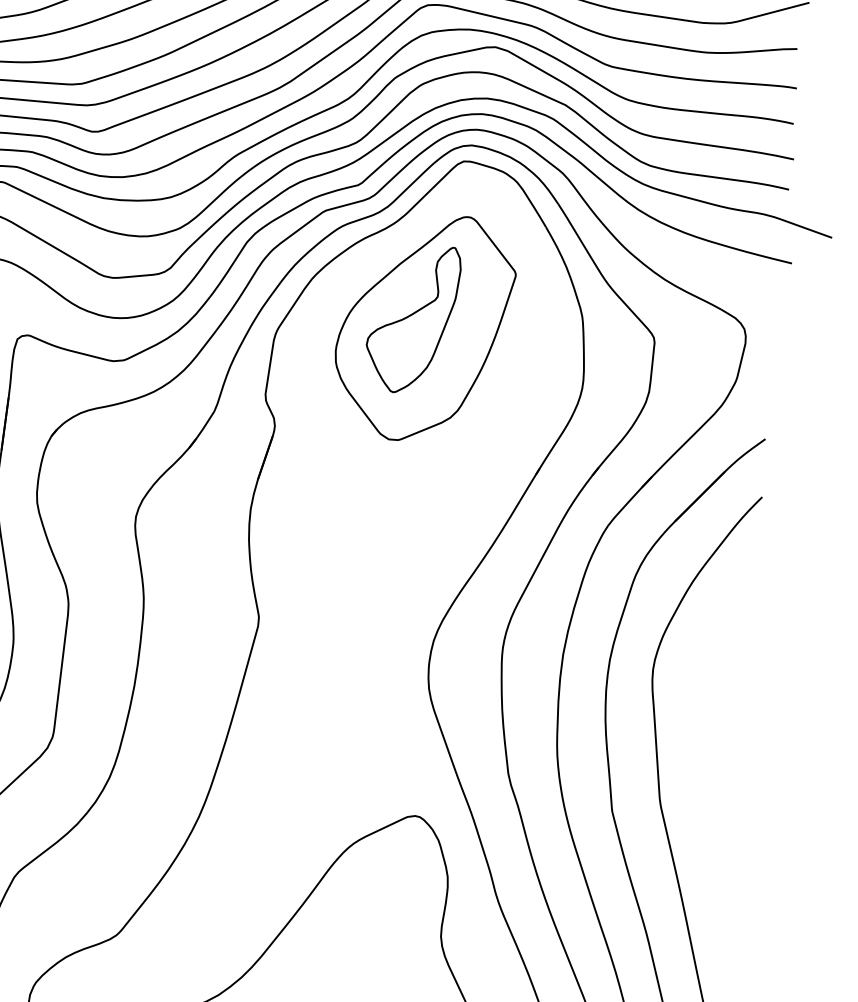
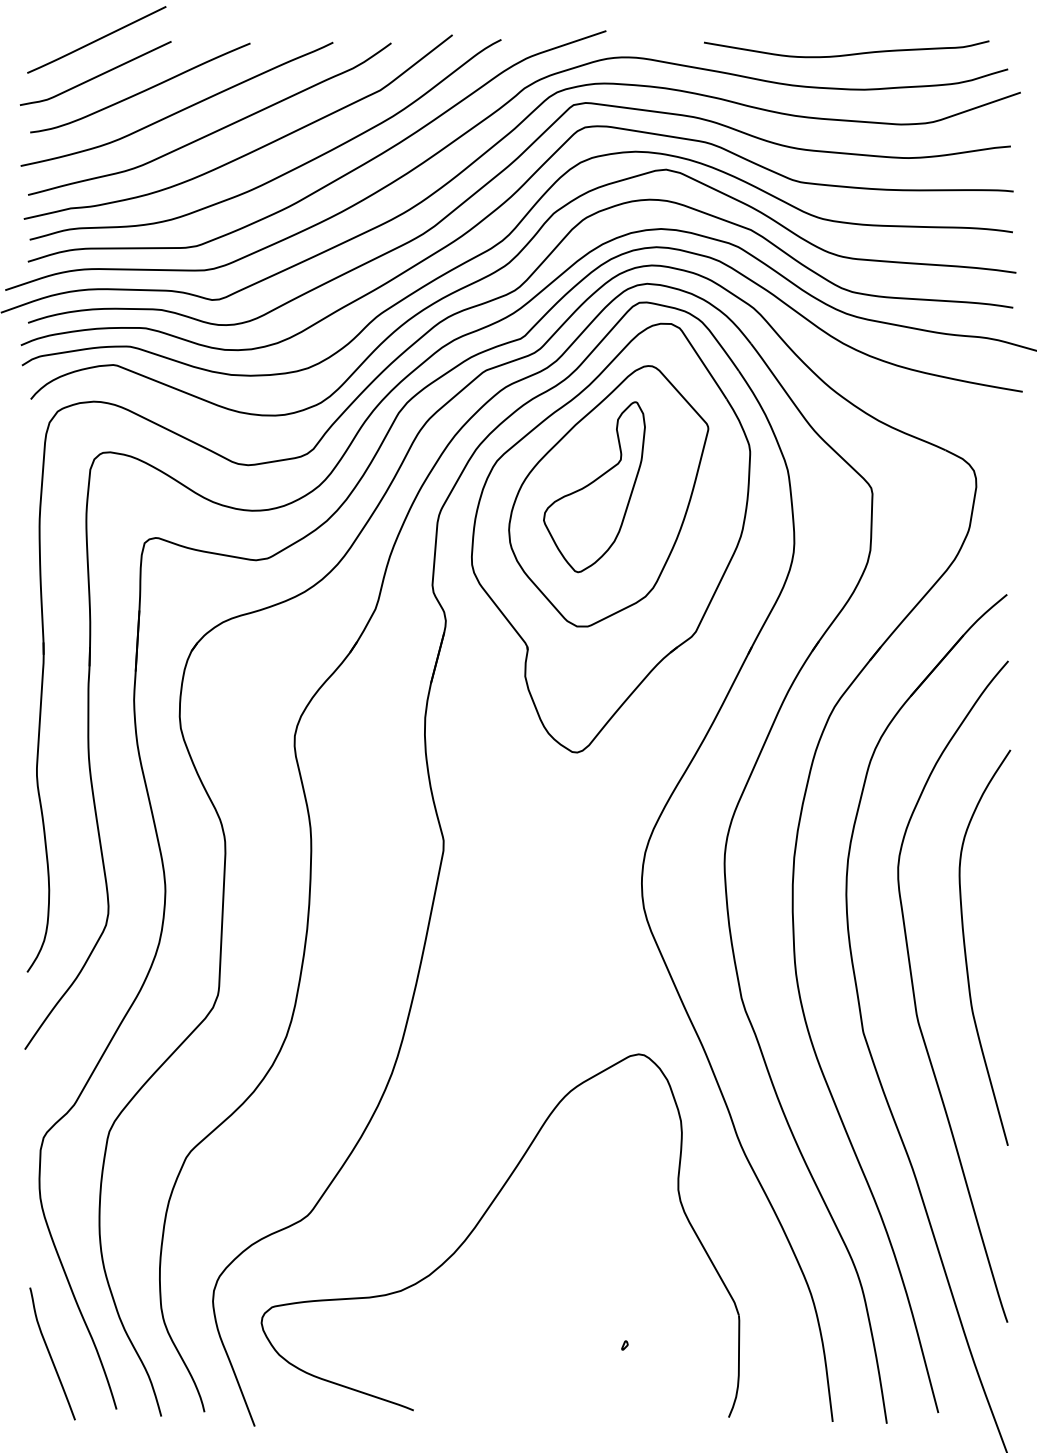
part: (424, 364) -> (611, 537), added
curve: (707, 748) -> (966, 952), added

